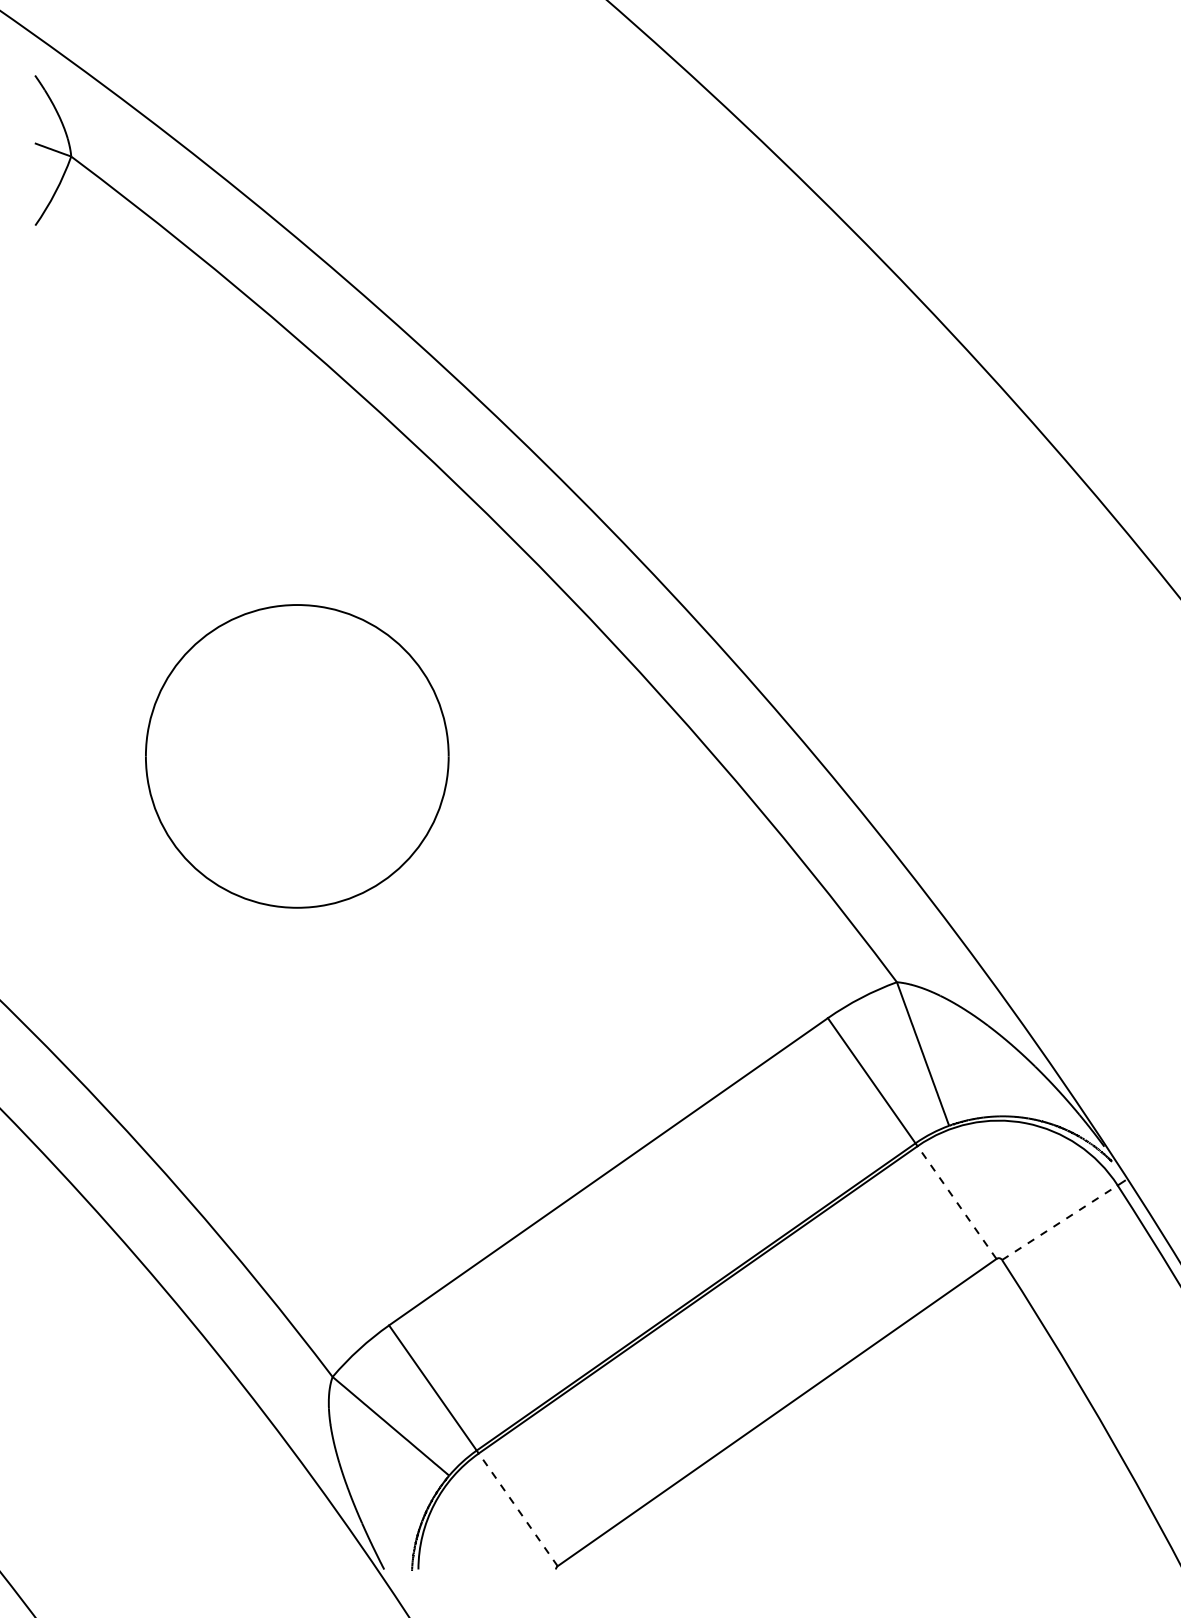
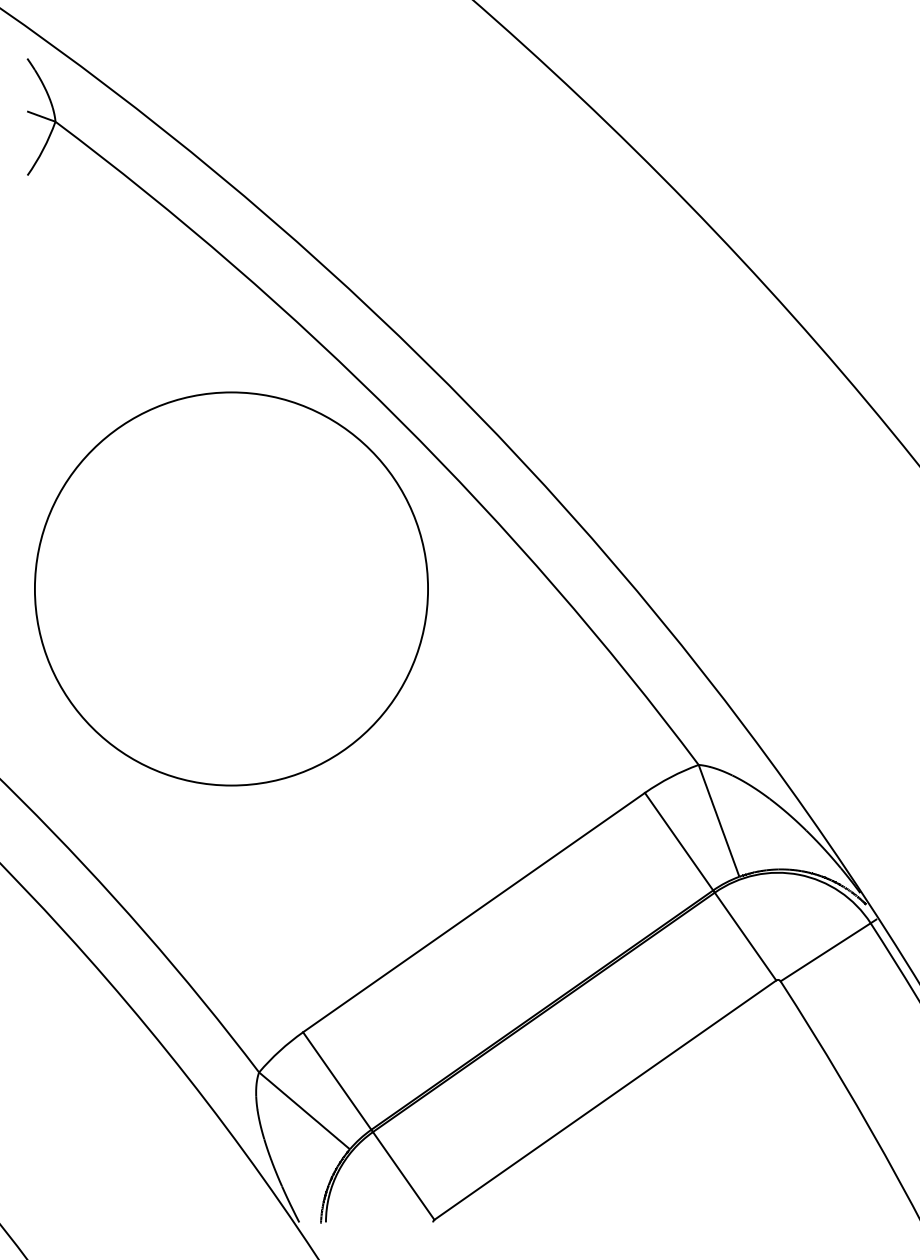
part: (297, 756) -> (231, 589), size x1.67
line: (957, 1202) -> (745, 936), dashed -> solid
line: (1059, 1222) -> (825, 952), dashed -> solid
line: (518, 1509) -> (403, 1175), dashed -> solid

